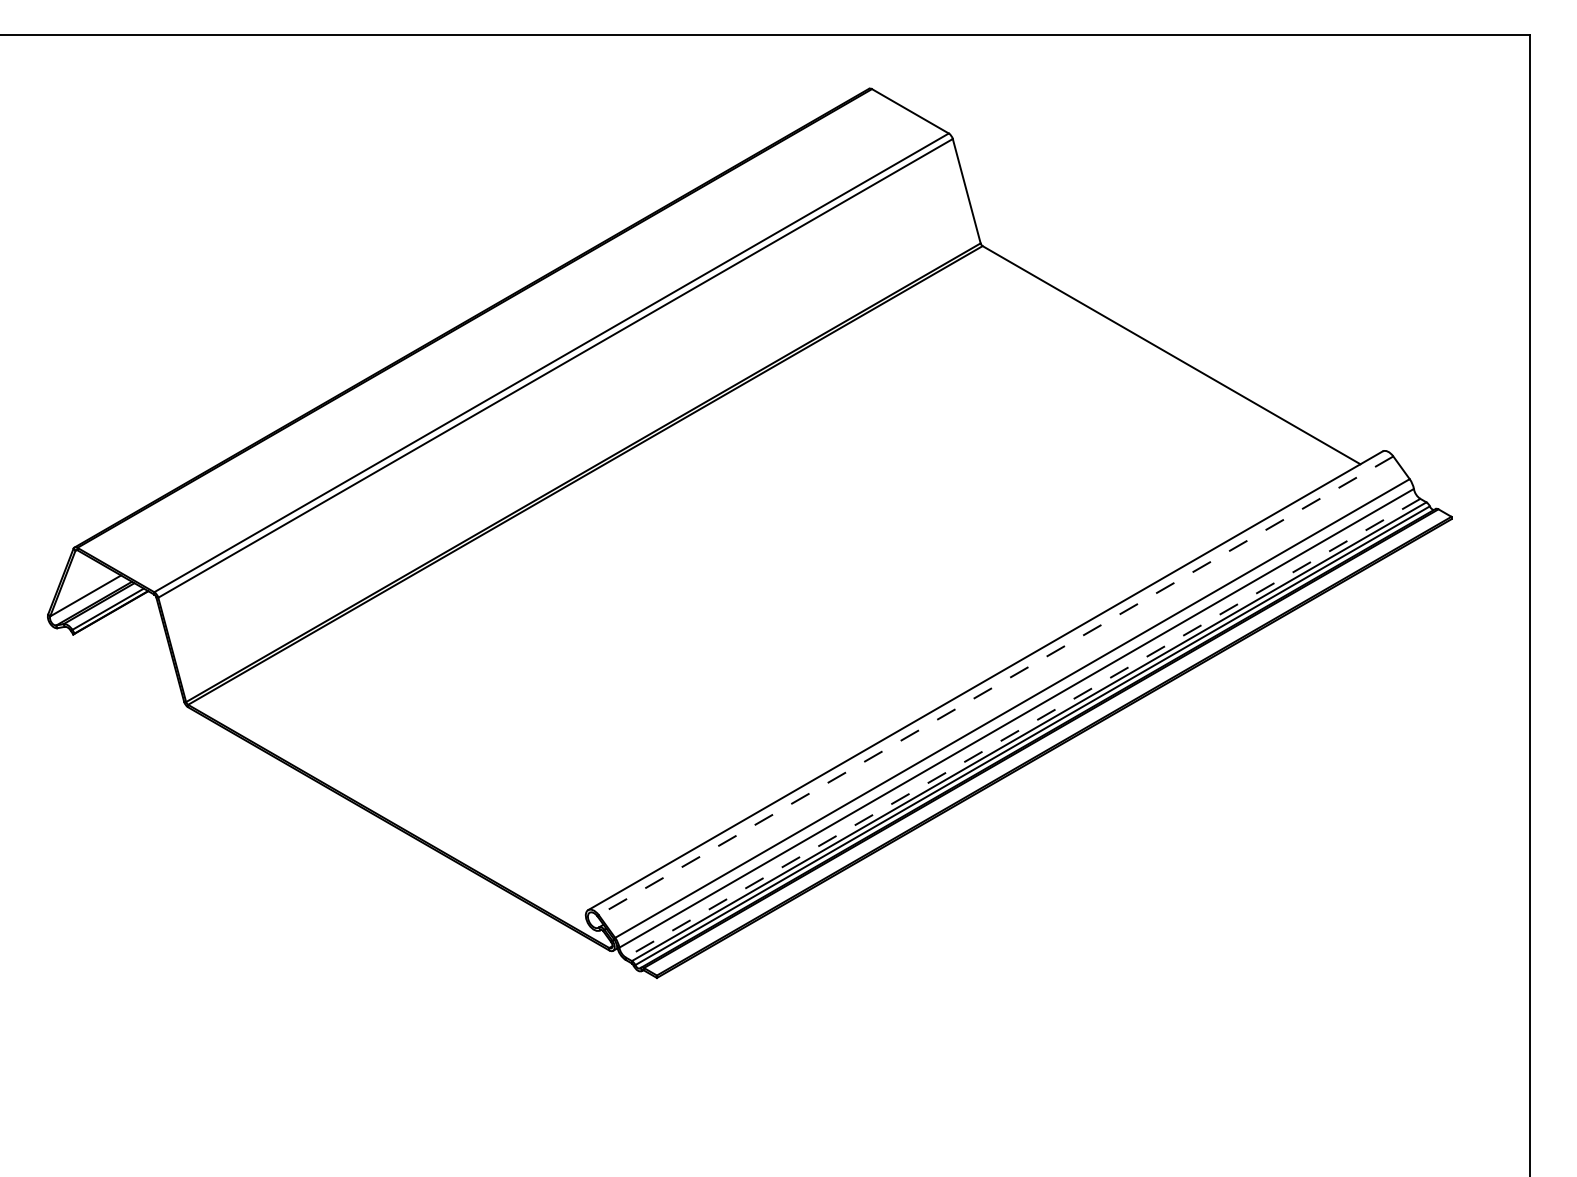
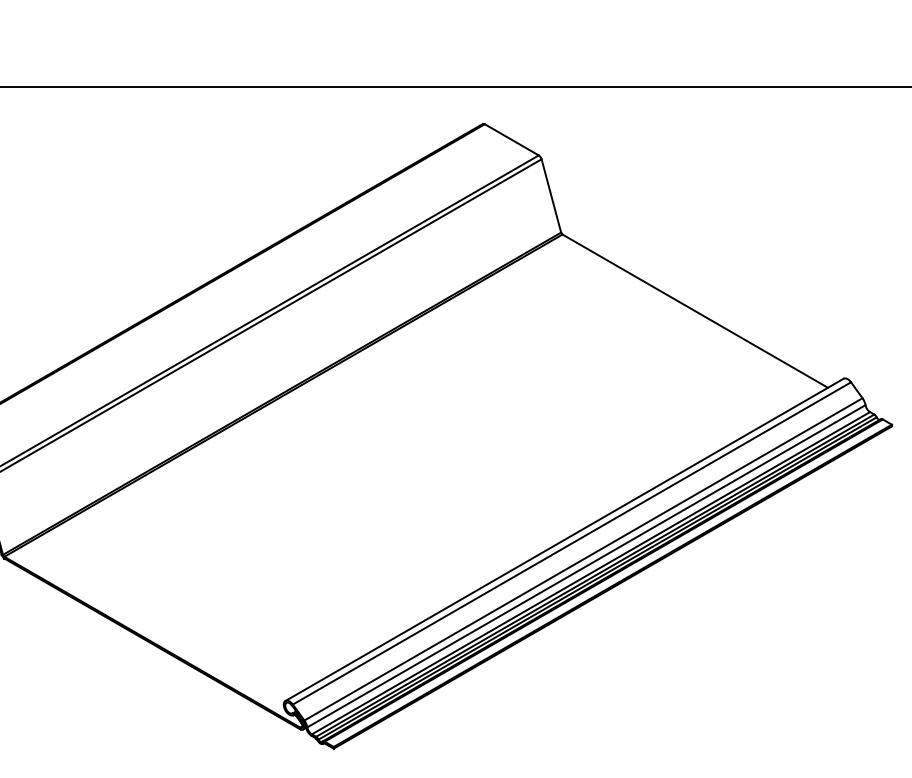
line: (996, 685) -> (572, 543), dashed -> solid
line: (1023, 728) -> (591, 573), dashed -> solid

